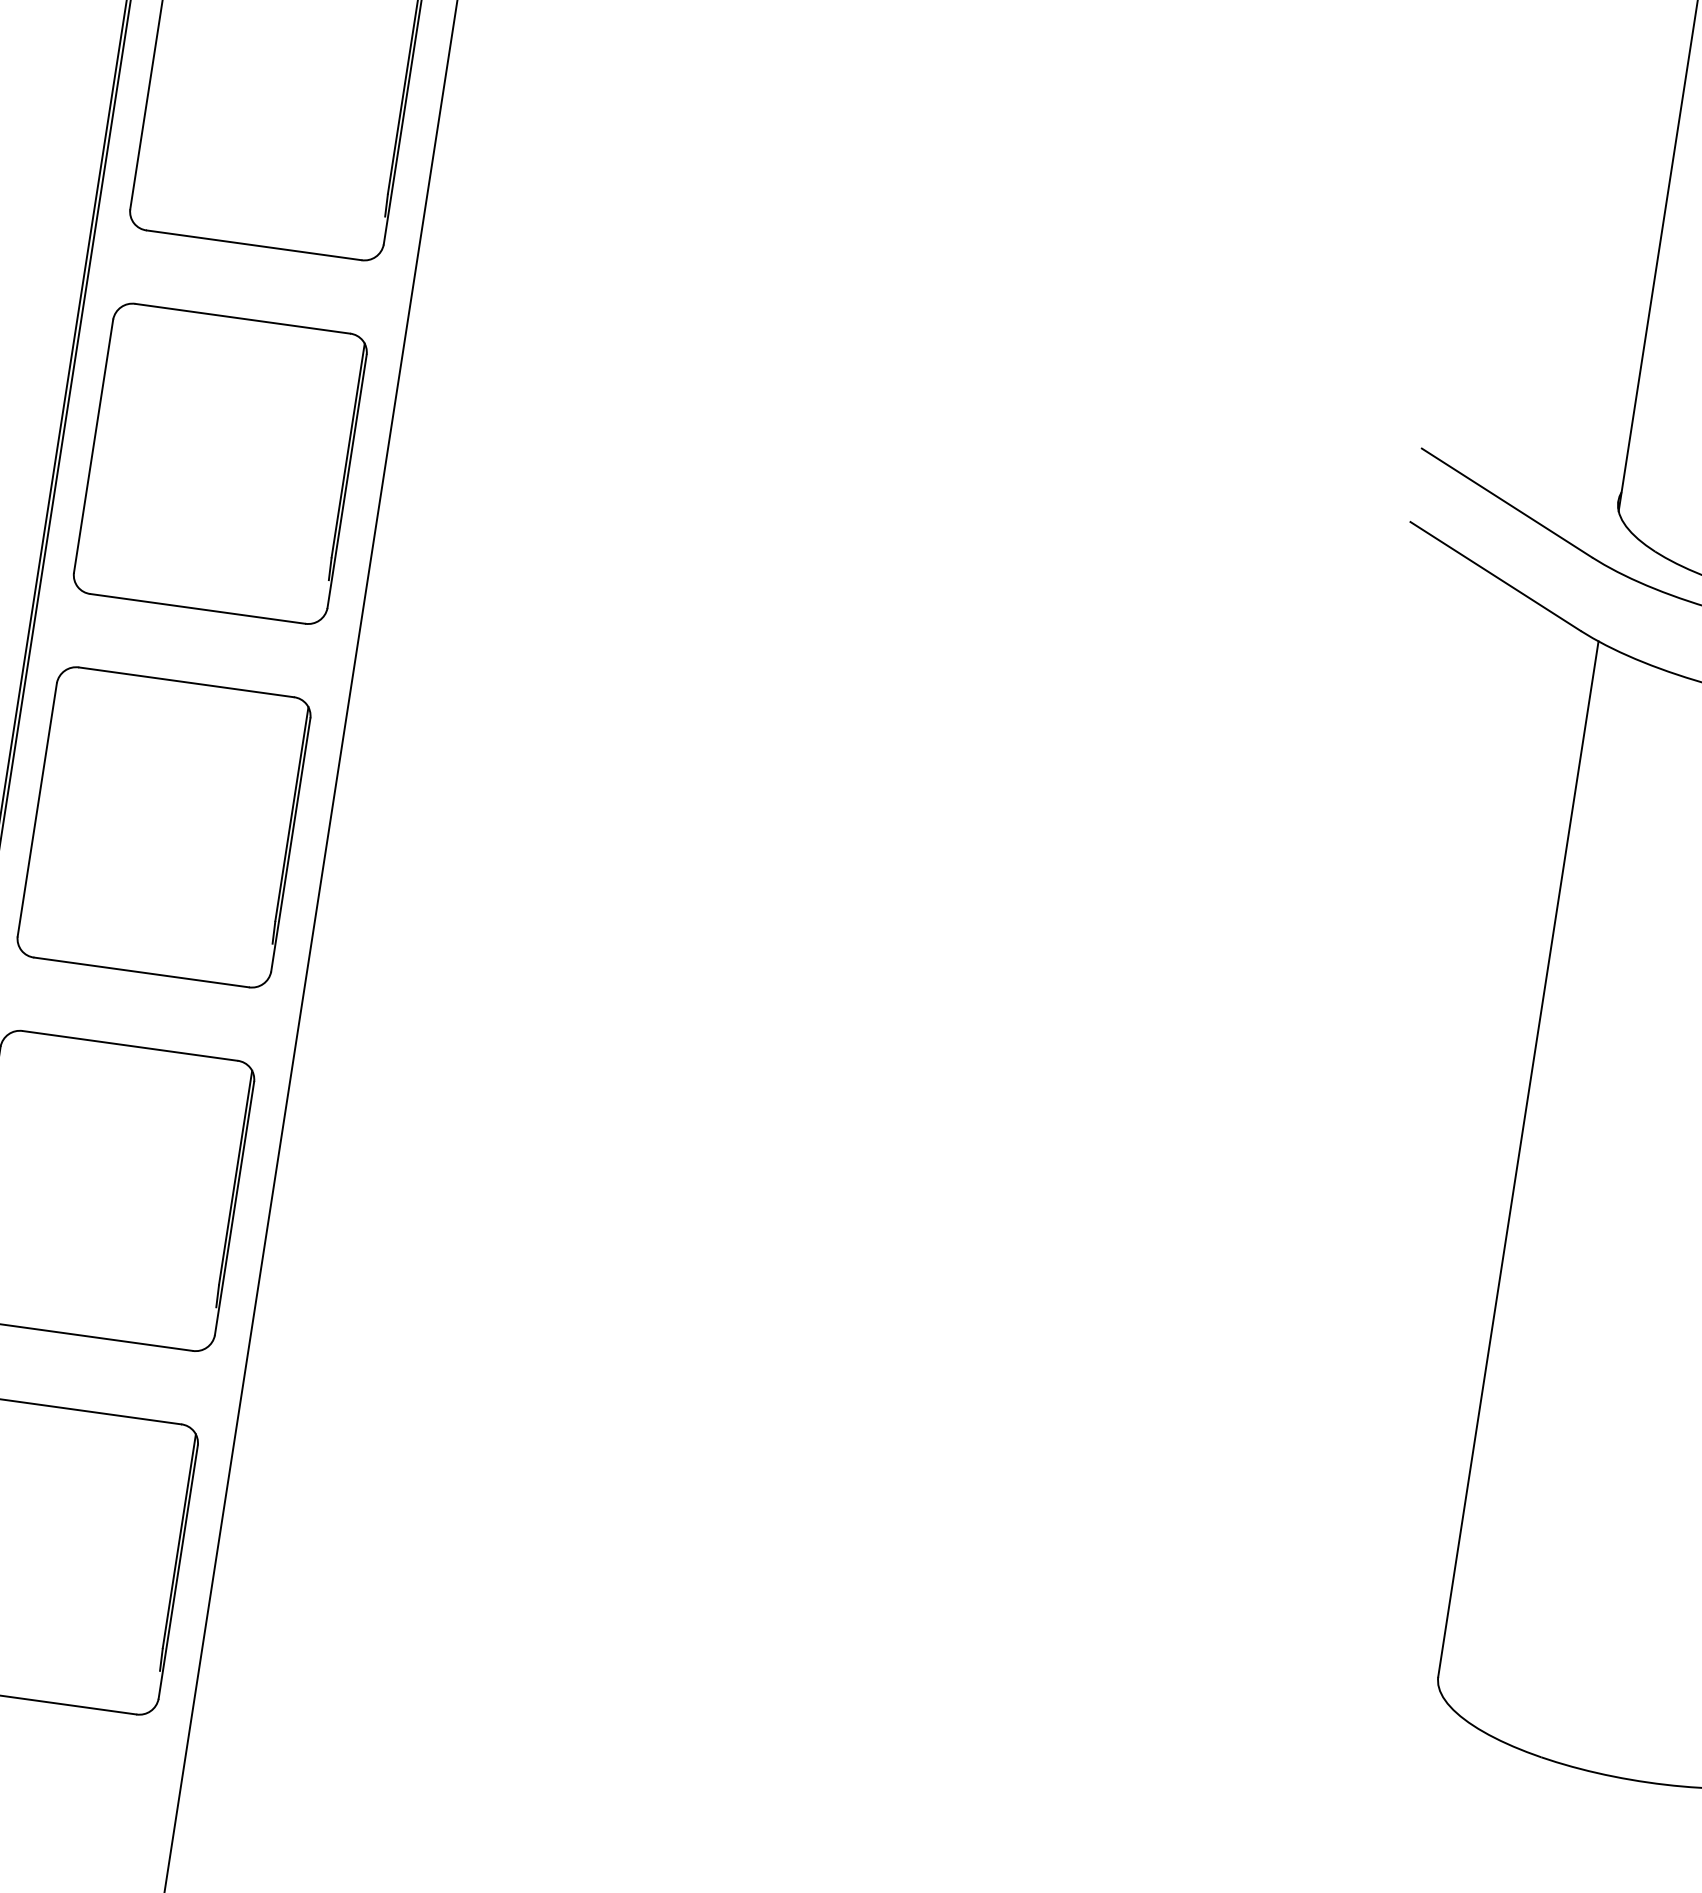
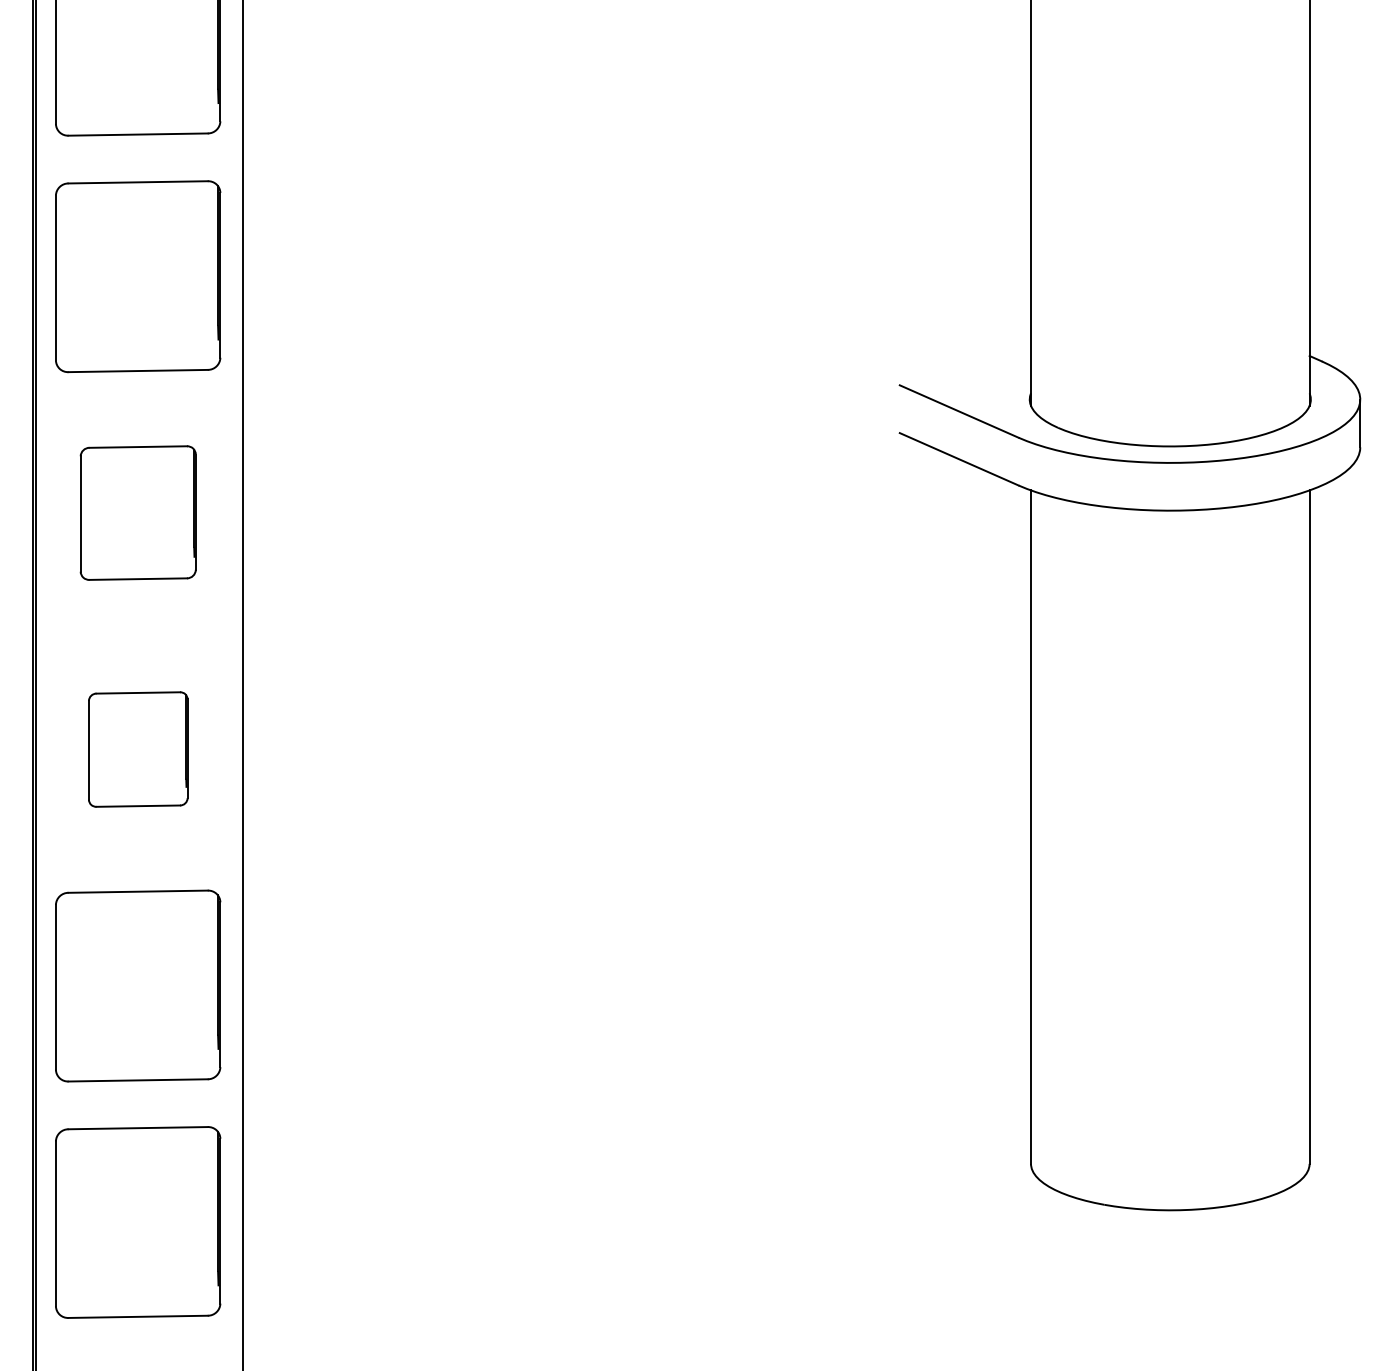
part: (221, 462) -> (138, 512), size x0.7
part: (164, 827) -> (138, 749), size x0.6

